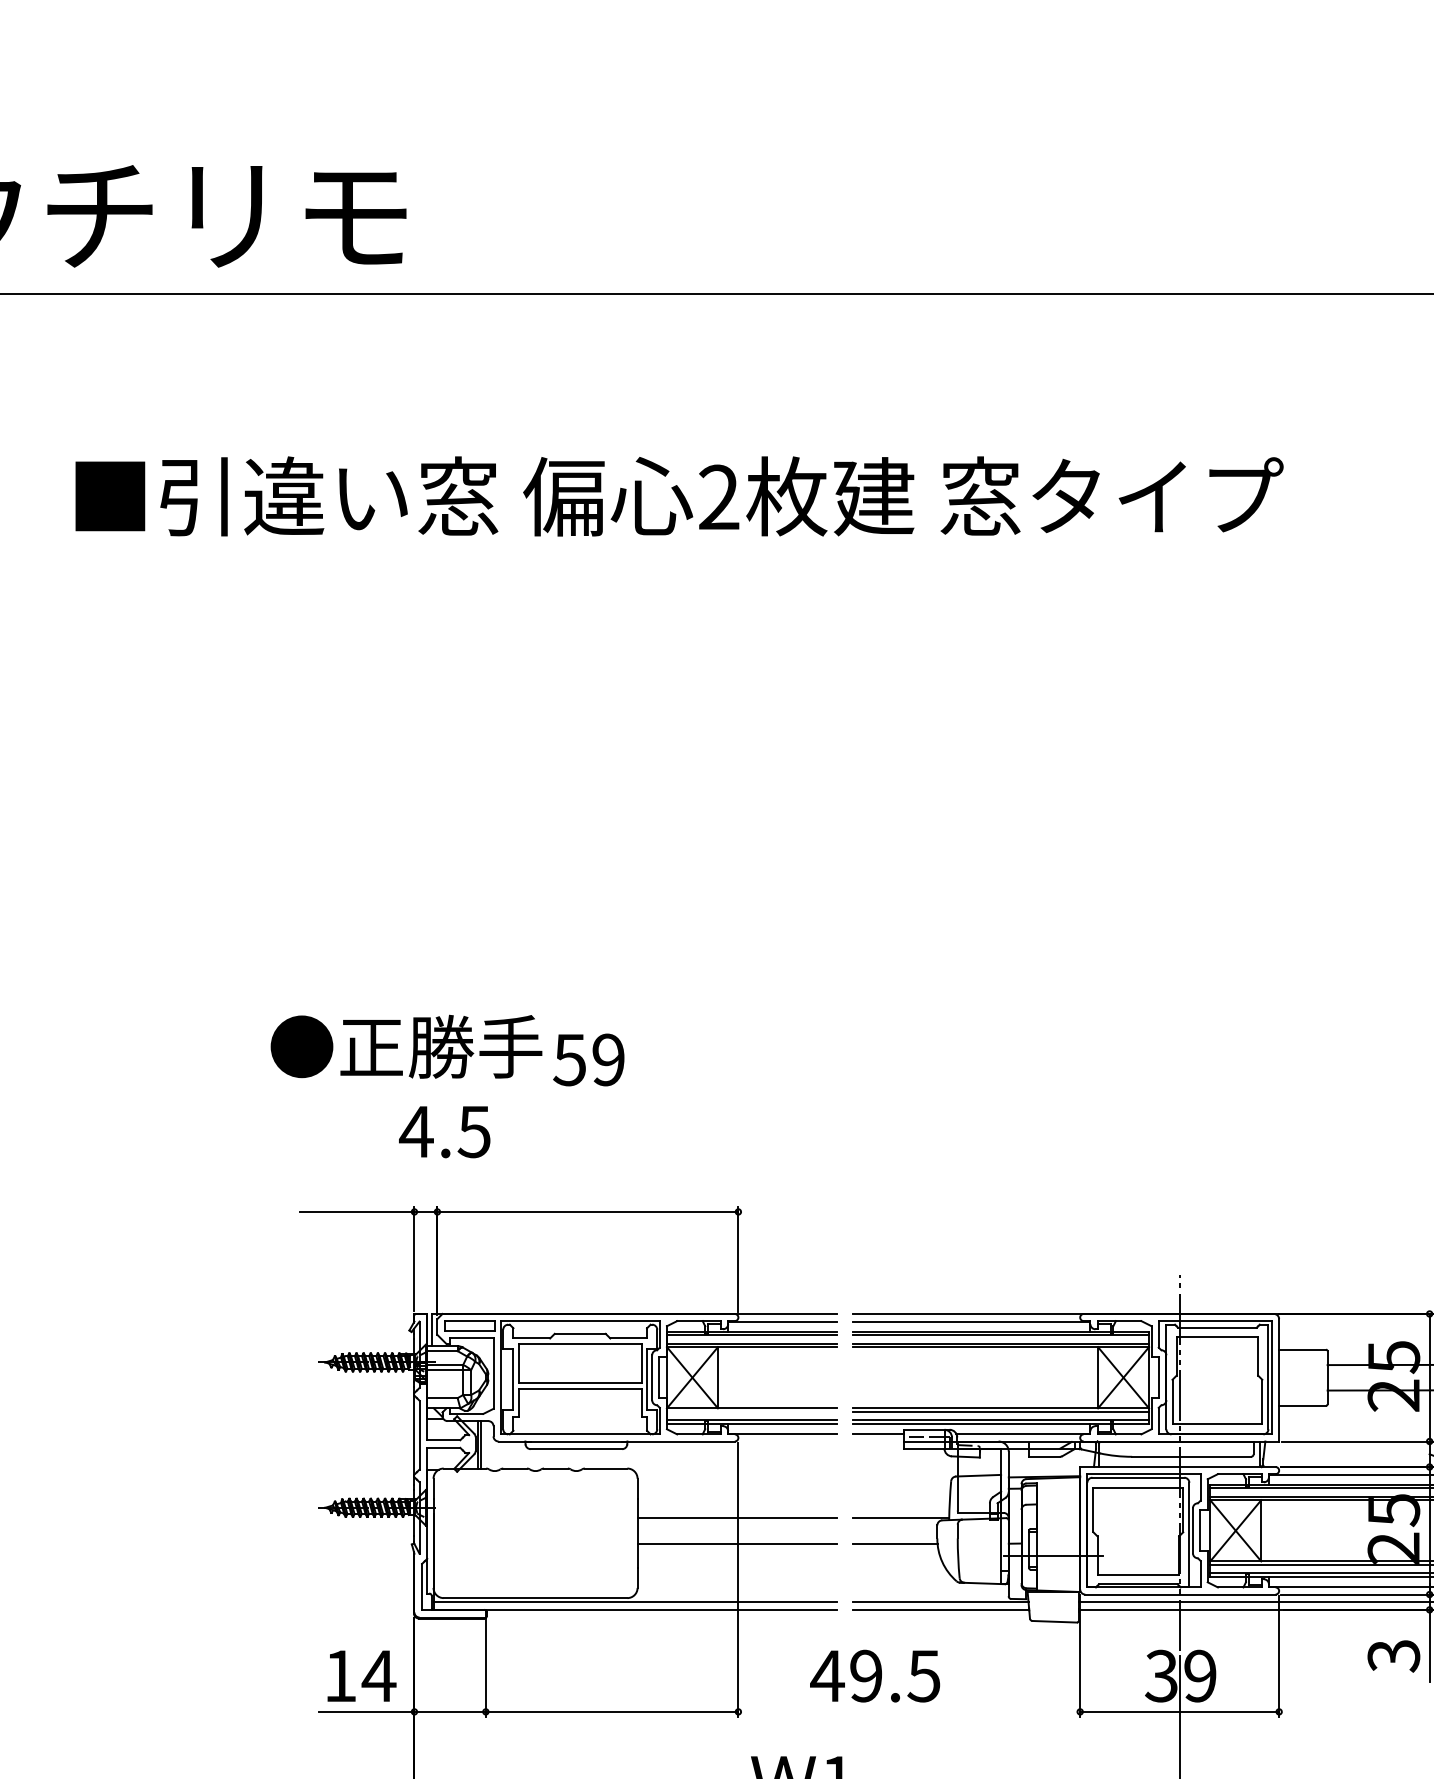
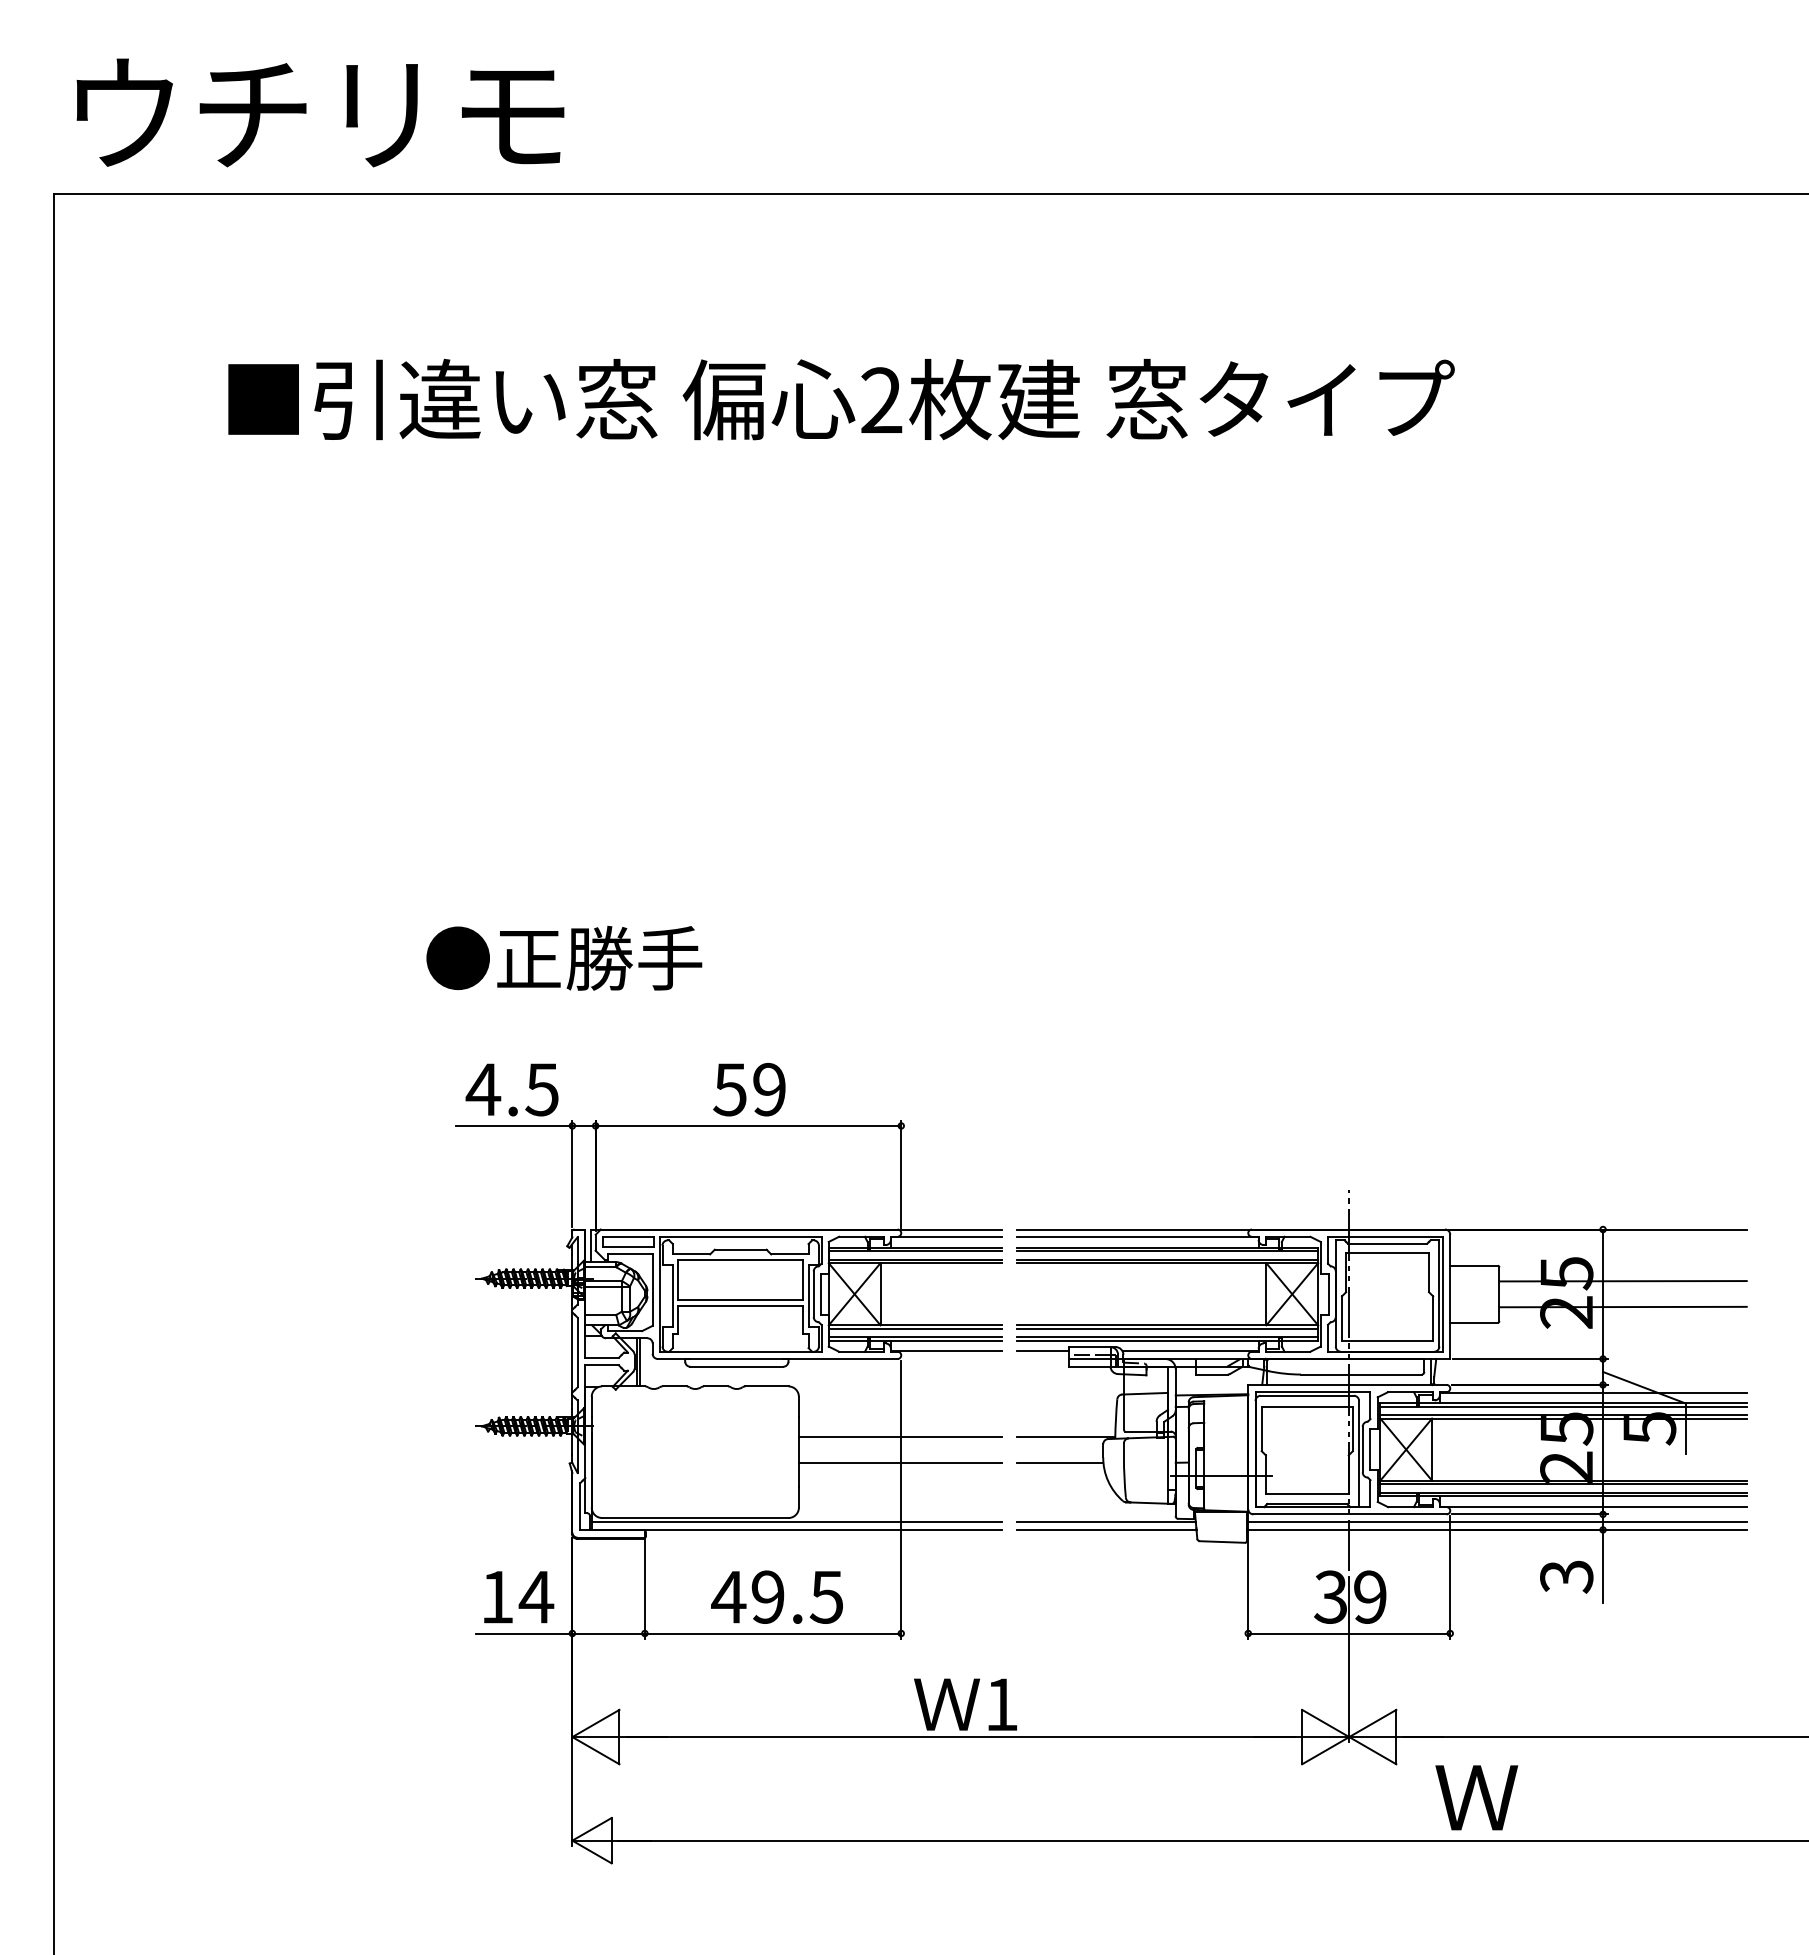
text: (588, 1059) -> (749, 1089), moved
text: (444, 1131) -> (511, 1089), moved
line: (751, 1411) -> (914, 1328), added
text: (874, 1675) -> (776, 1596), moved

